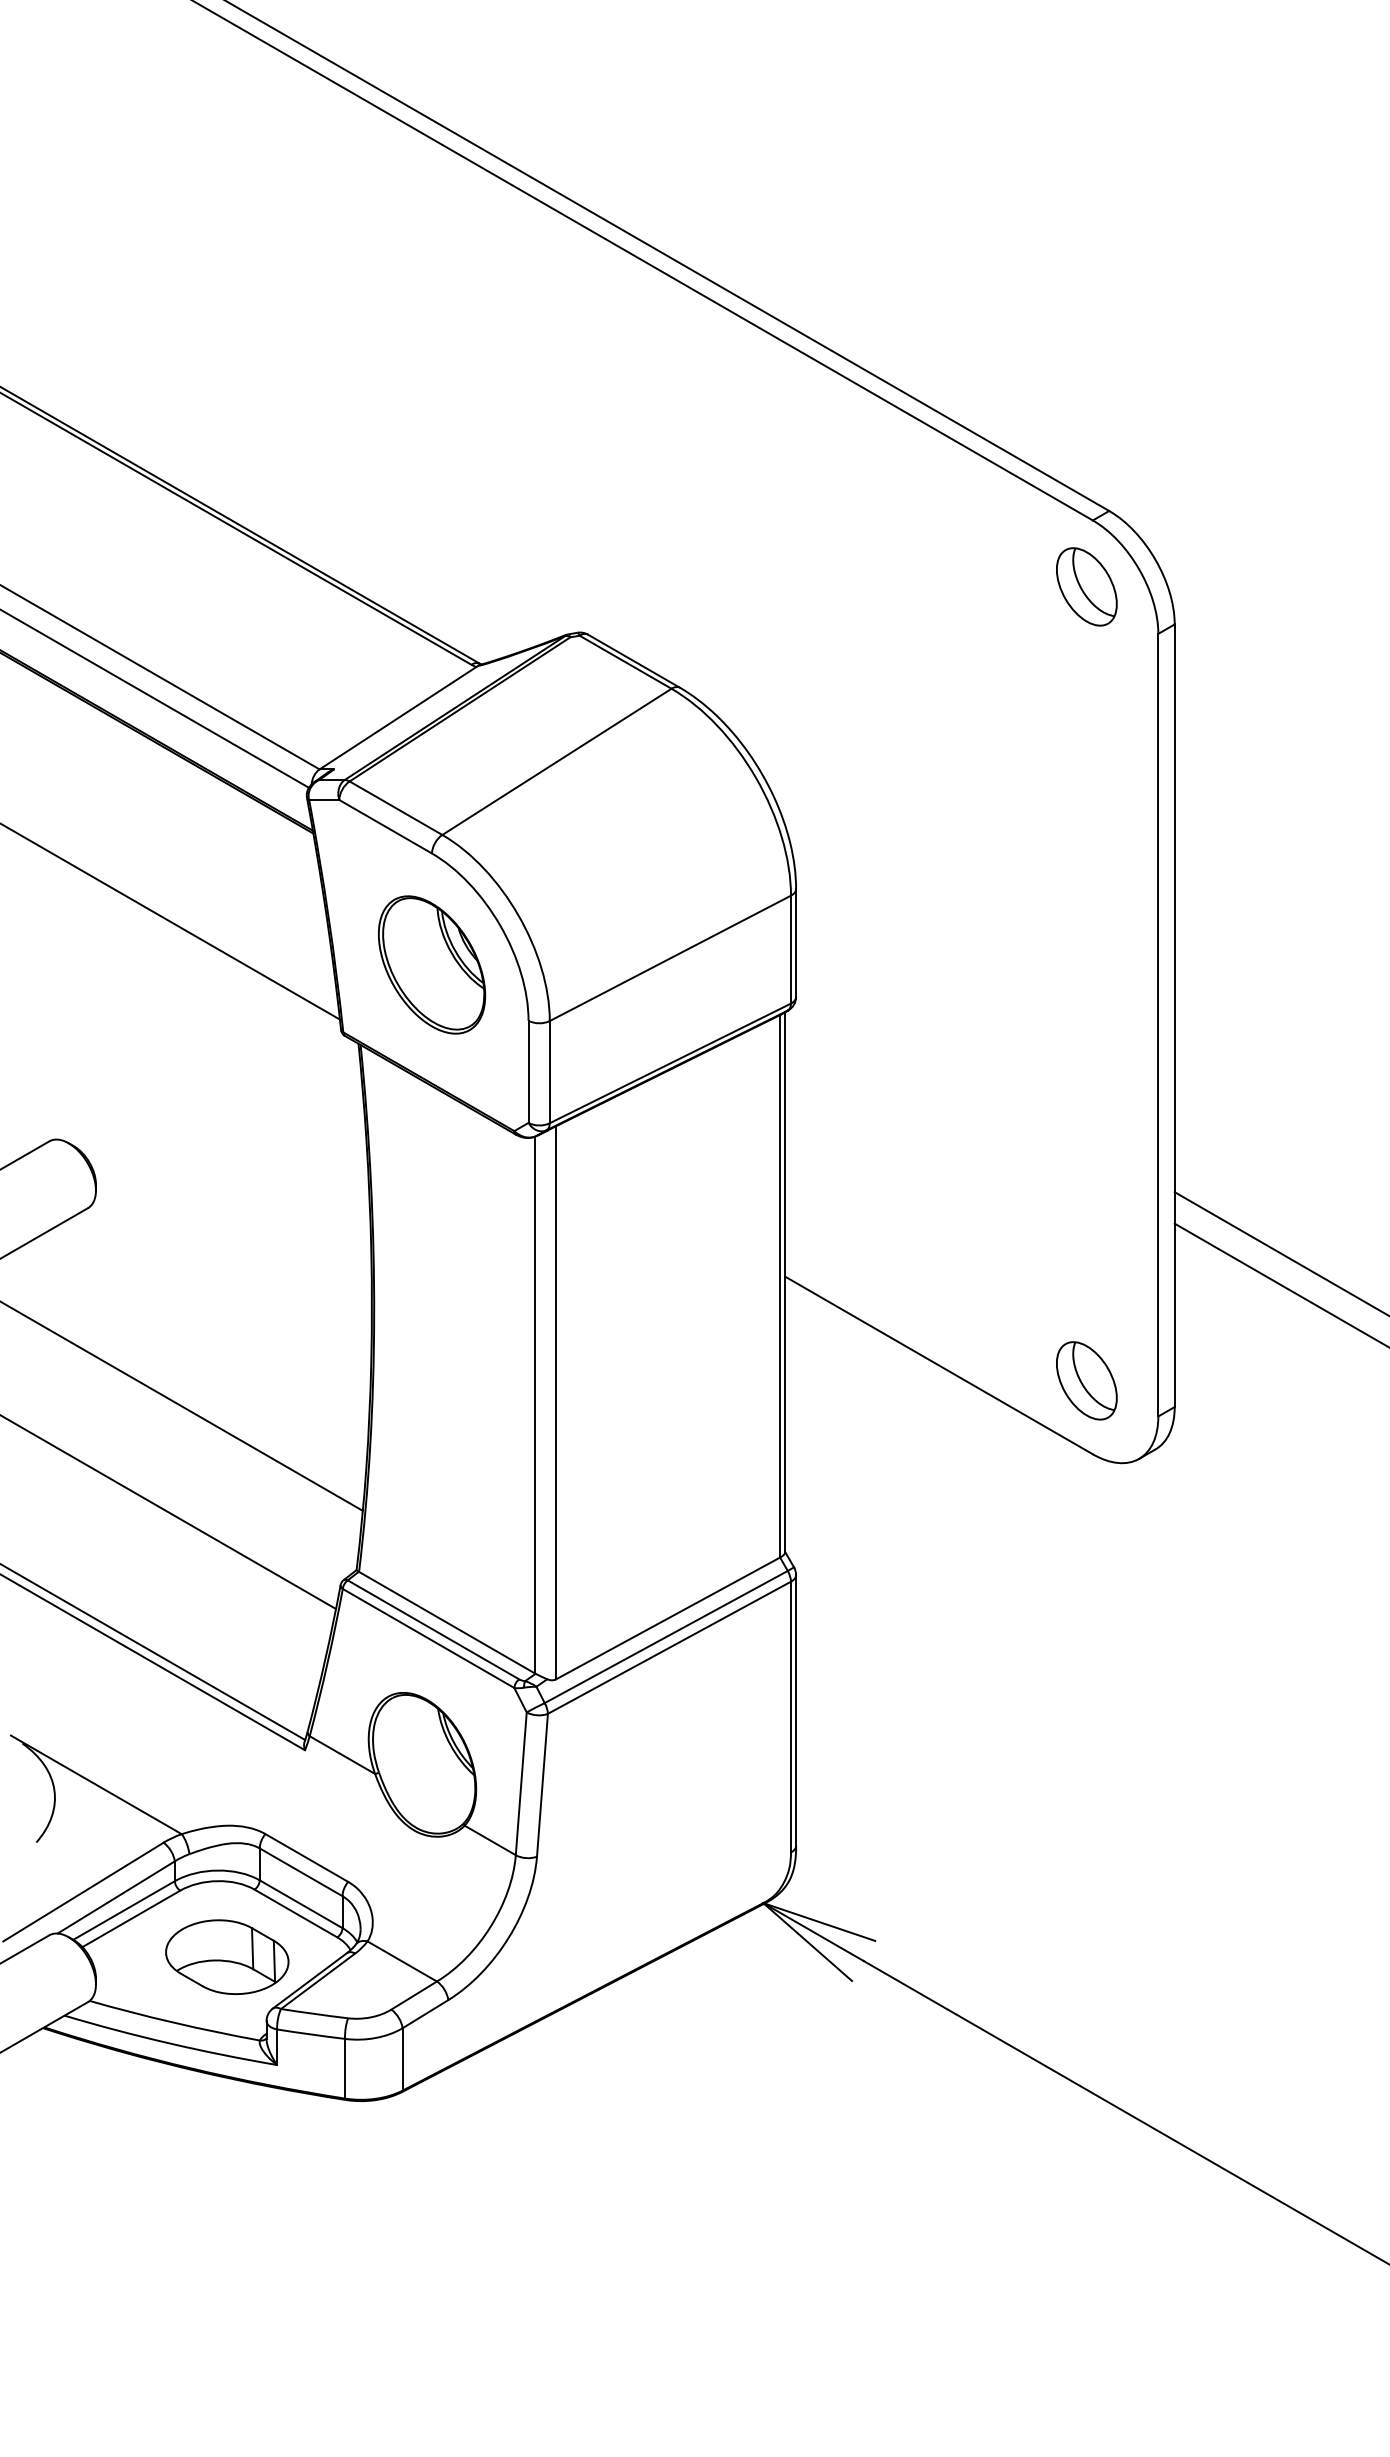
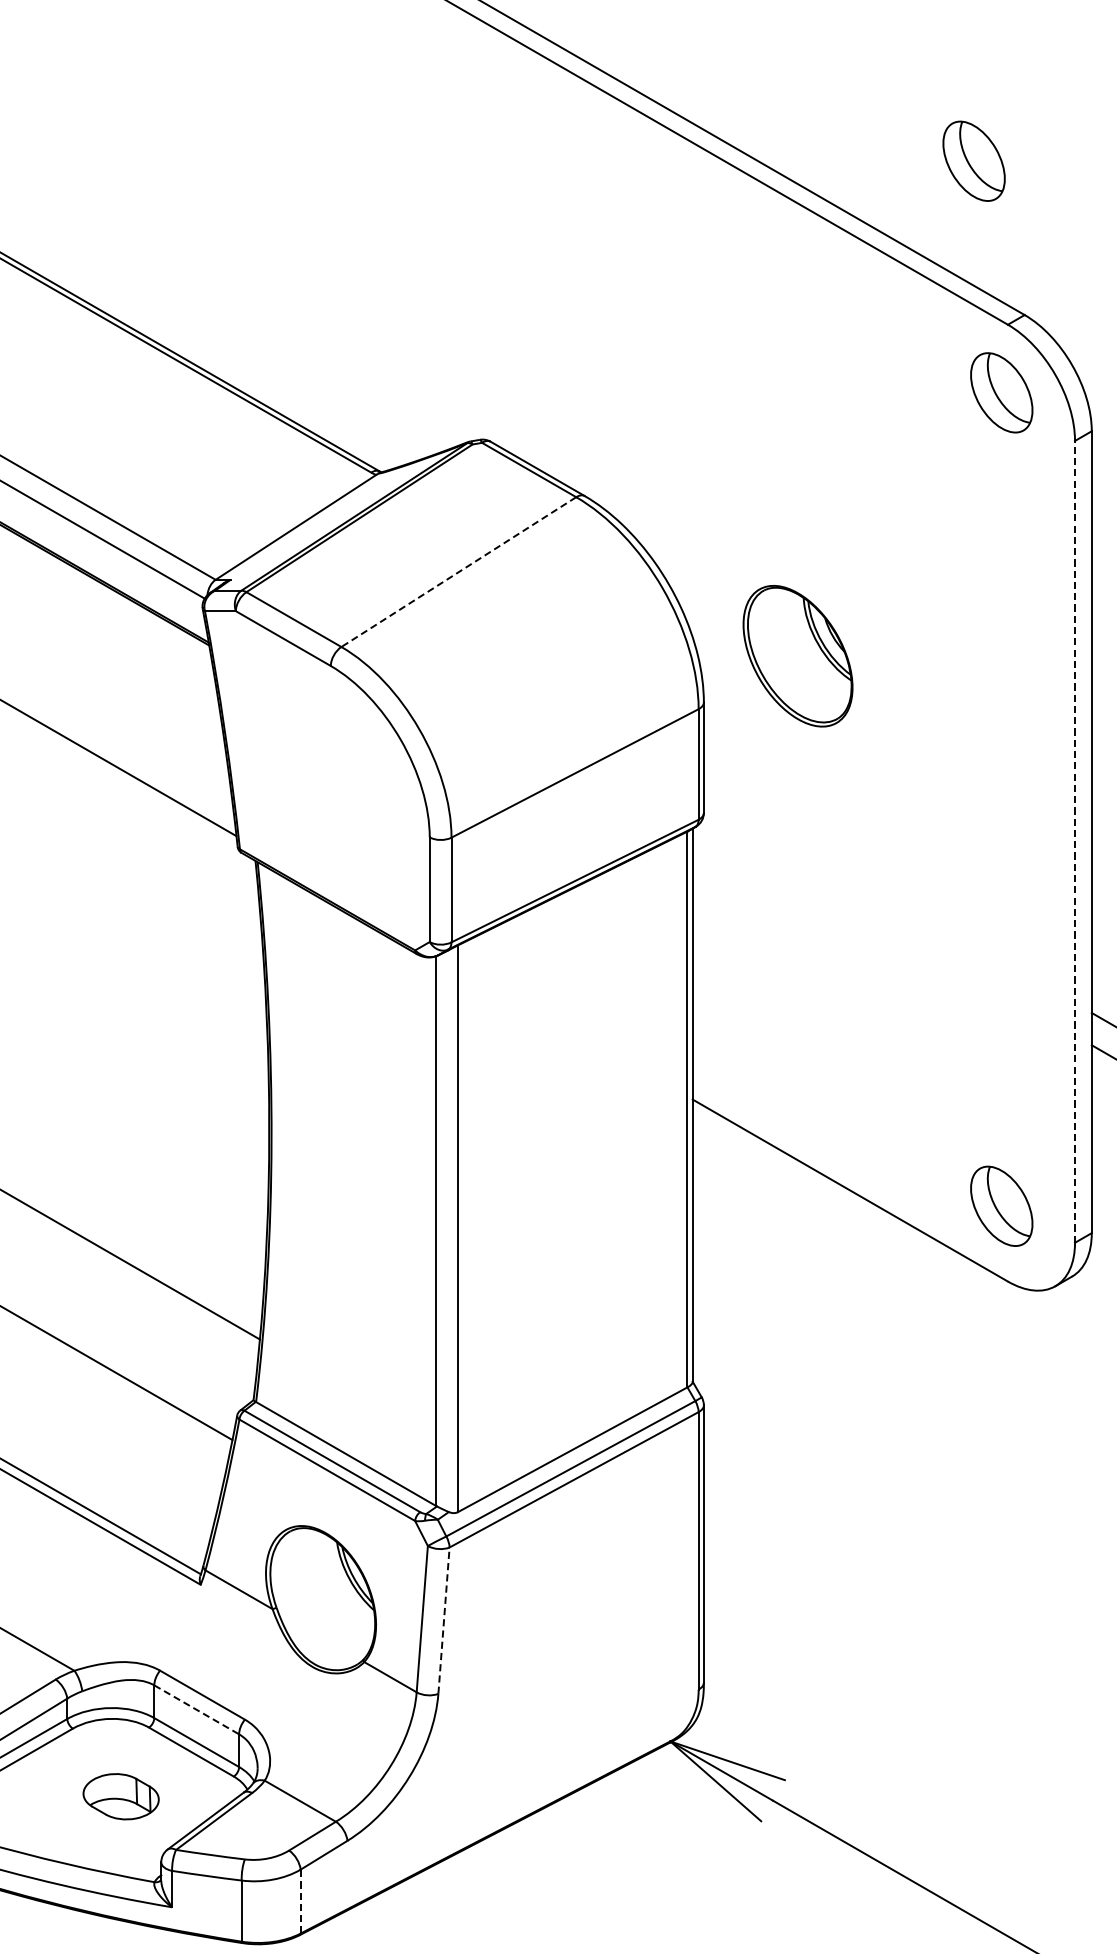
part: (1059, 360) -> (973, 160), added
line: (556, 761) -> (458, 571), solid -> dashed
part: (432, 964) -> (798, 655), moved
line: (1158, 1024) -> (1075, 841), solid -> dashed
line: (542, 1785) -> (444, 1620), solid -> dashed
line: (301, 1872) -> (197, 1710), solid -> dashed
part: (227, 1956) -> (121, 1796), size x0.6
line: (402, 2058) -> (300, 1900), solid -> dashed

